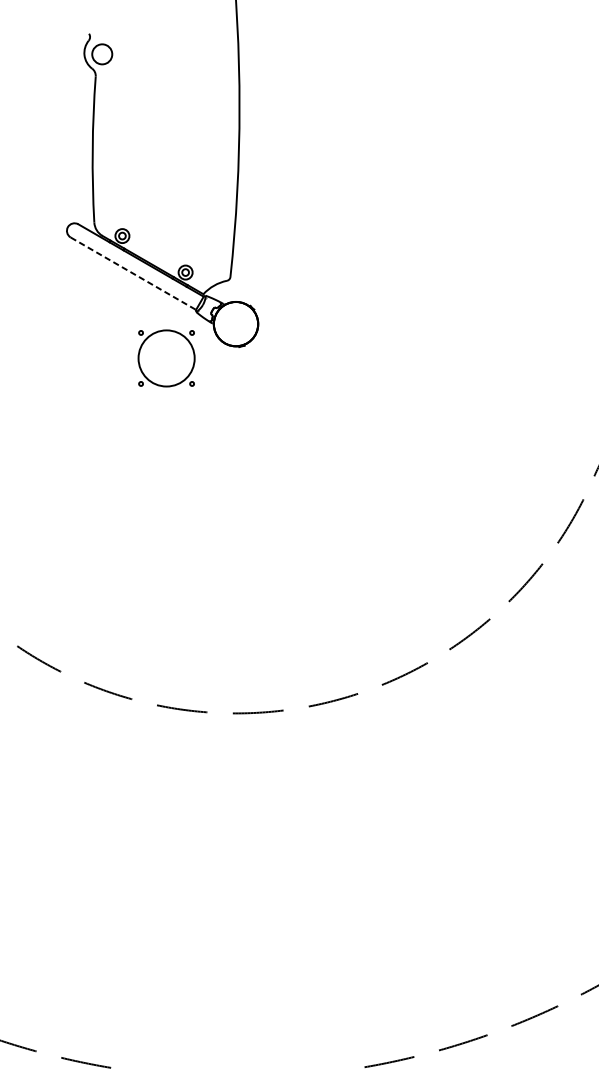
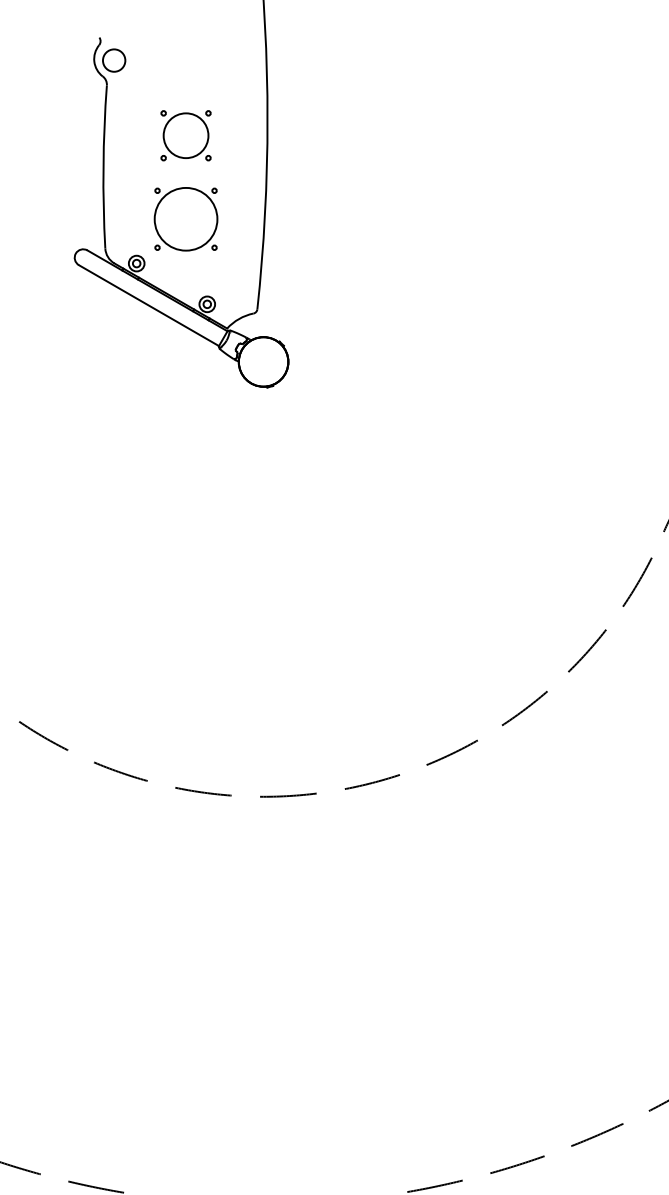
part: (166, 121) -> (185, 135), added
line: (132, 273) -> (148, 305), dashed -> solid
part: (166, 358) -> (185, 219), moved

